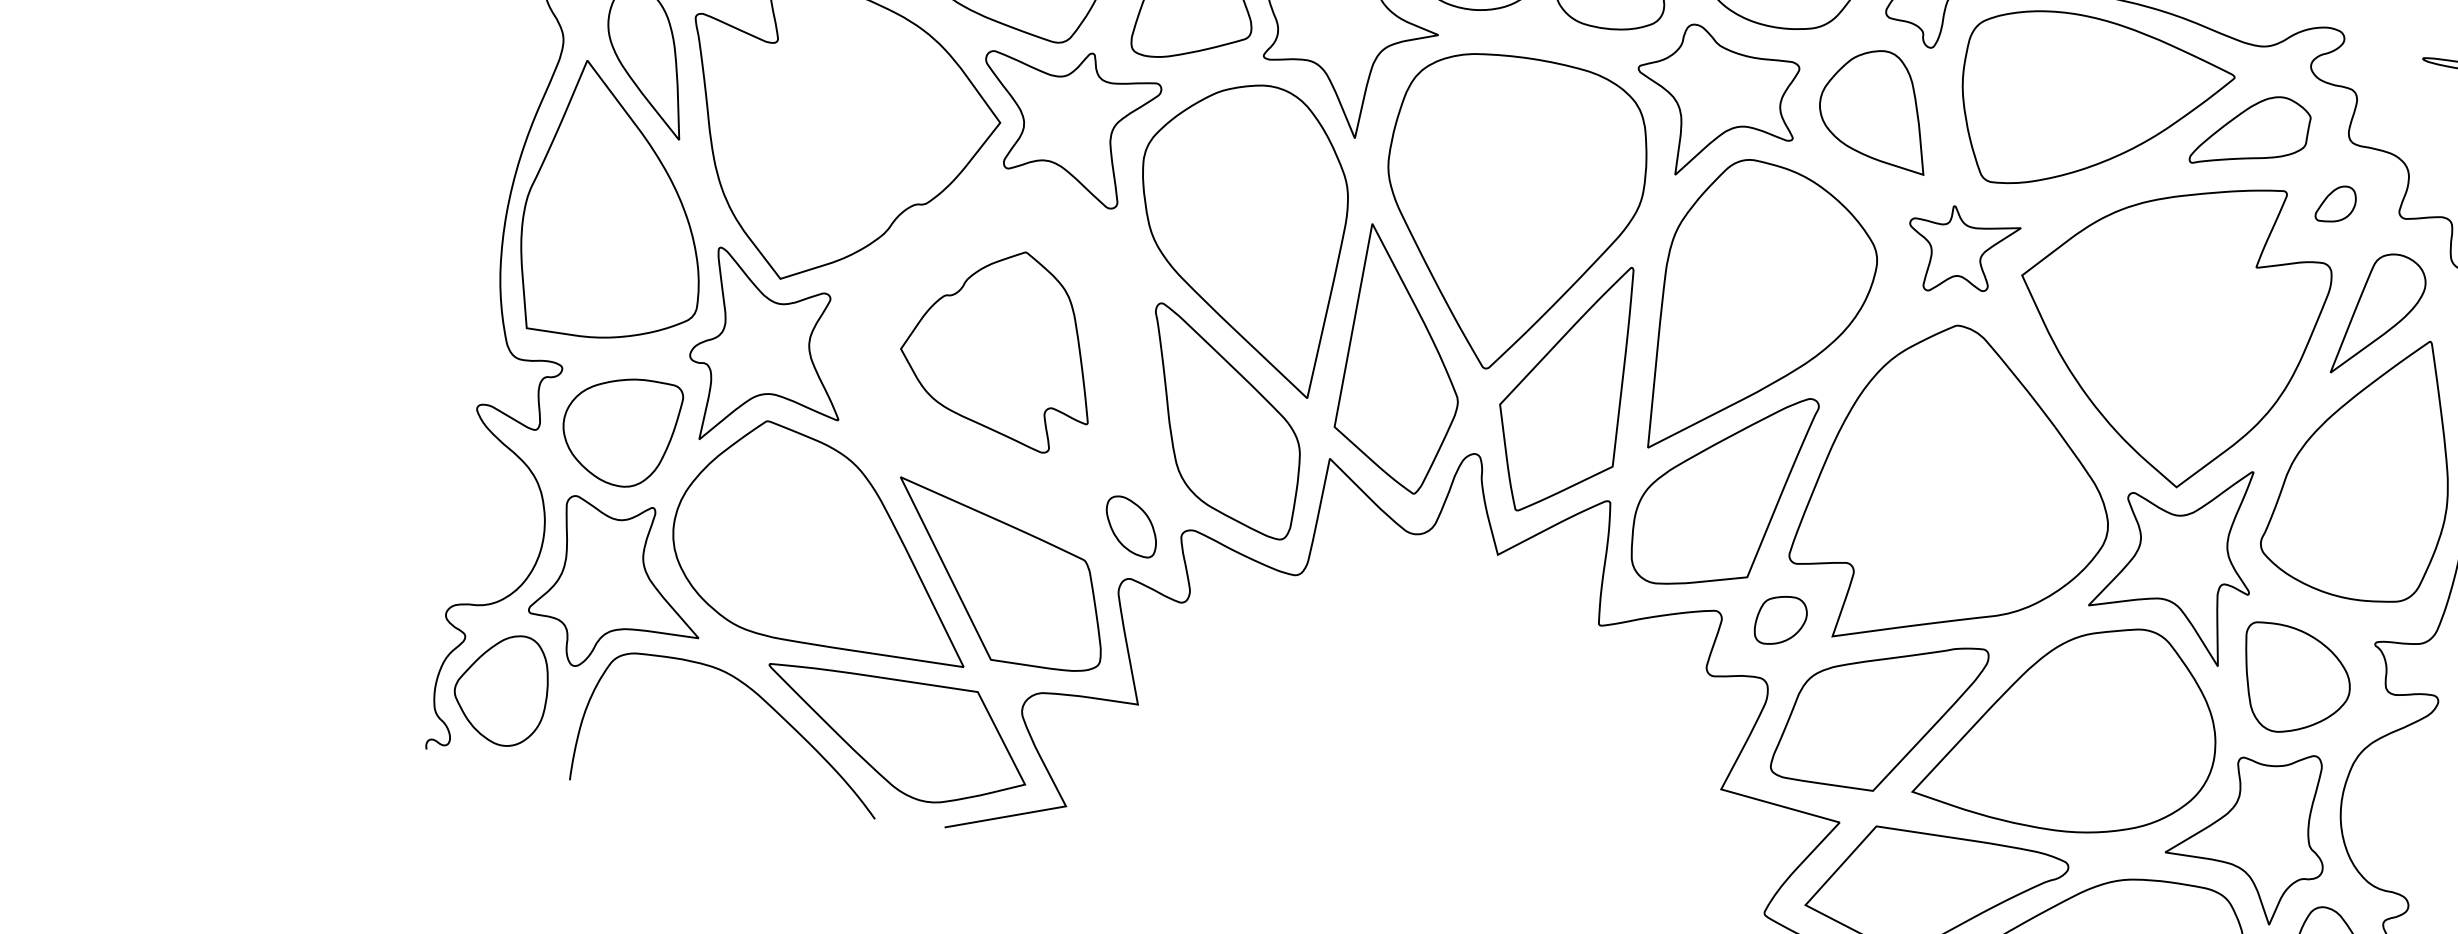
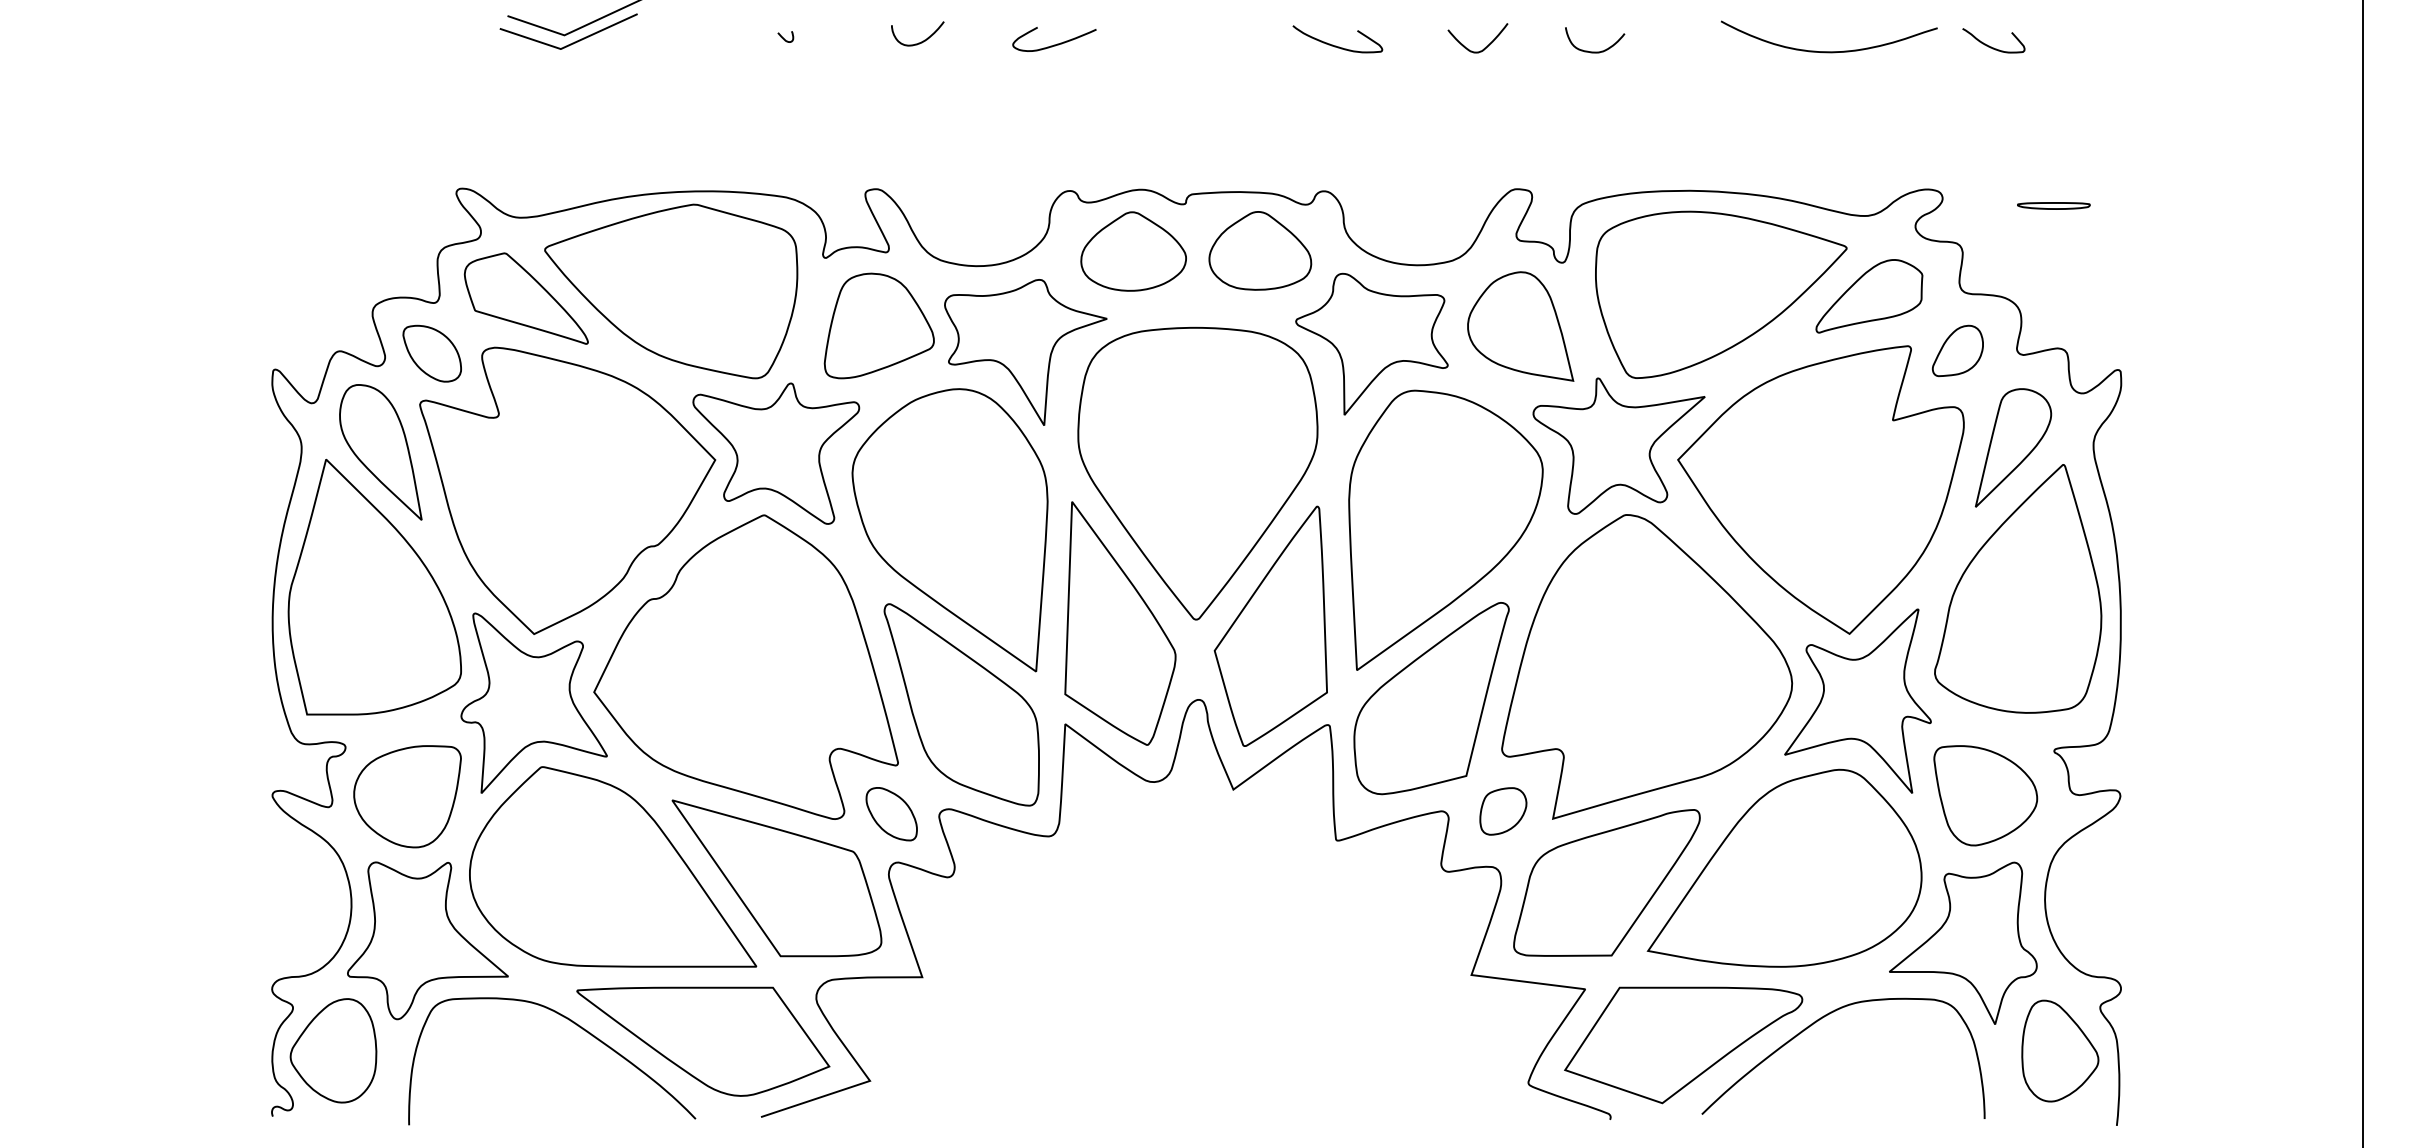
part: (2336, 203) -> (1957, 350), size x1.43
part: (1961, 250) -> (1618, 445), size x1.67
part: (999, 346) -> (745, 666), size x1.67

